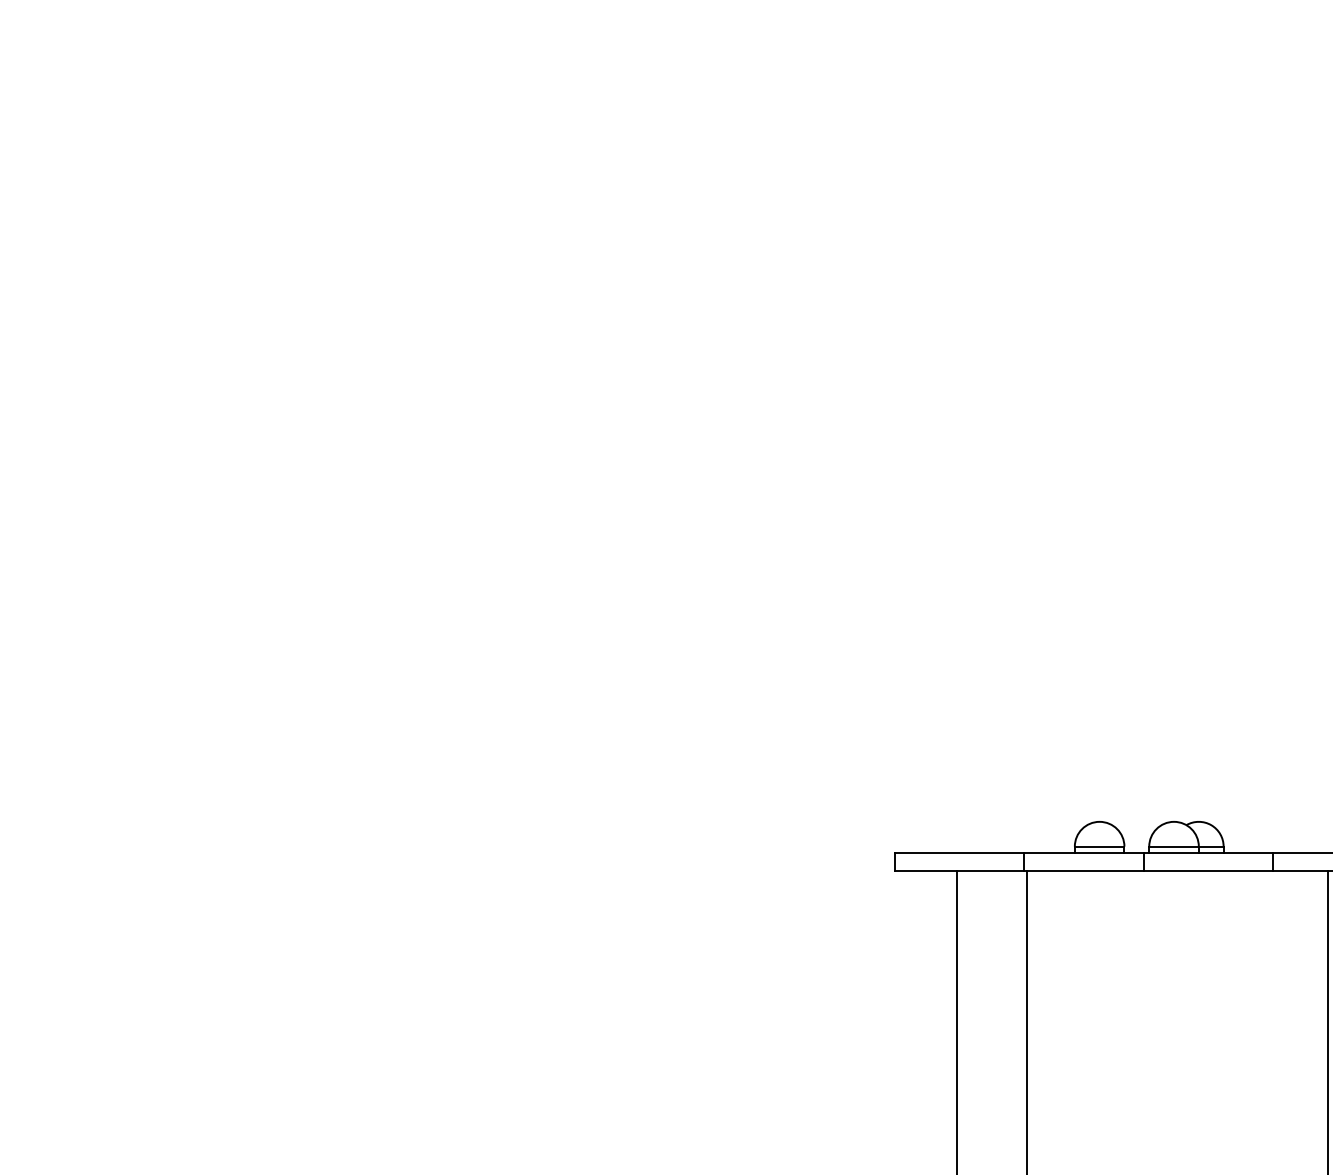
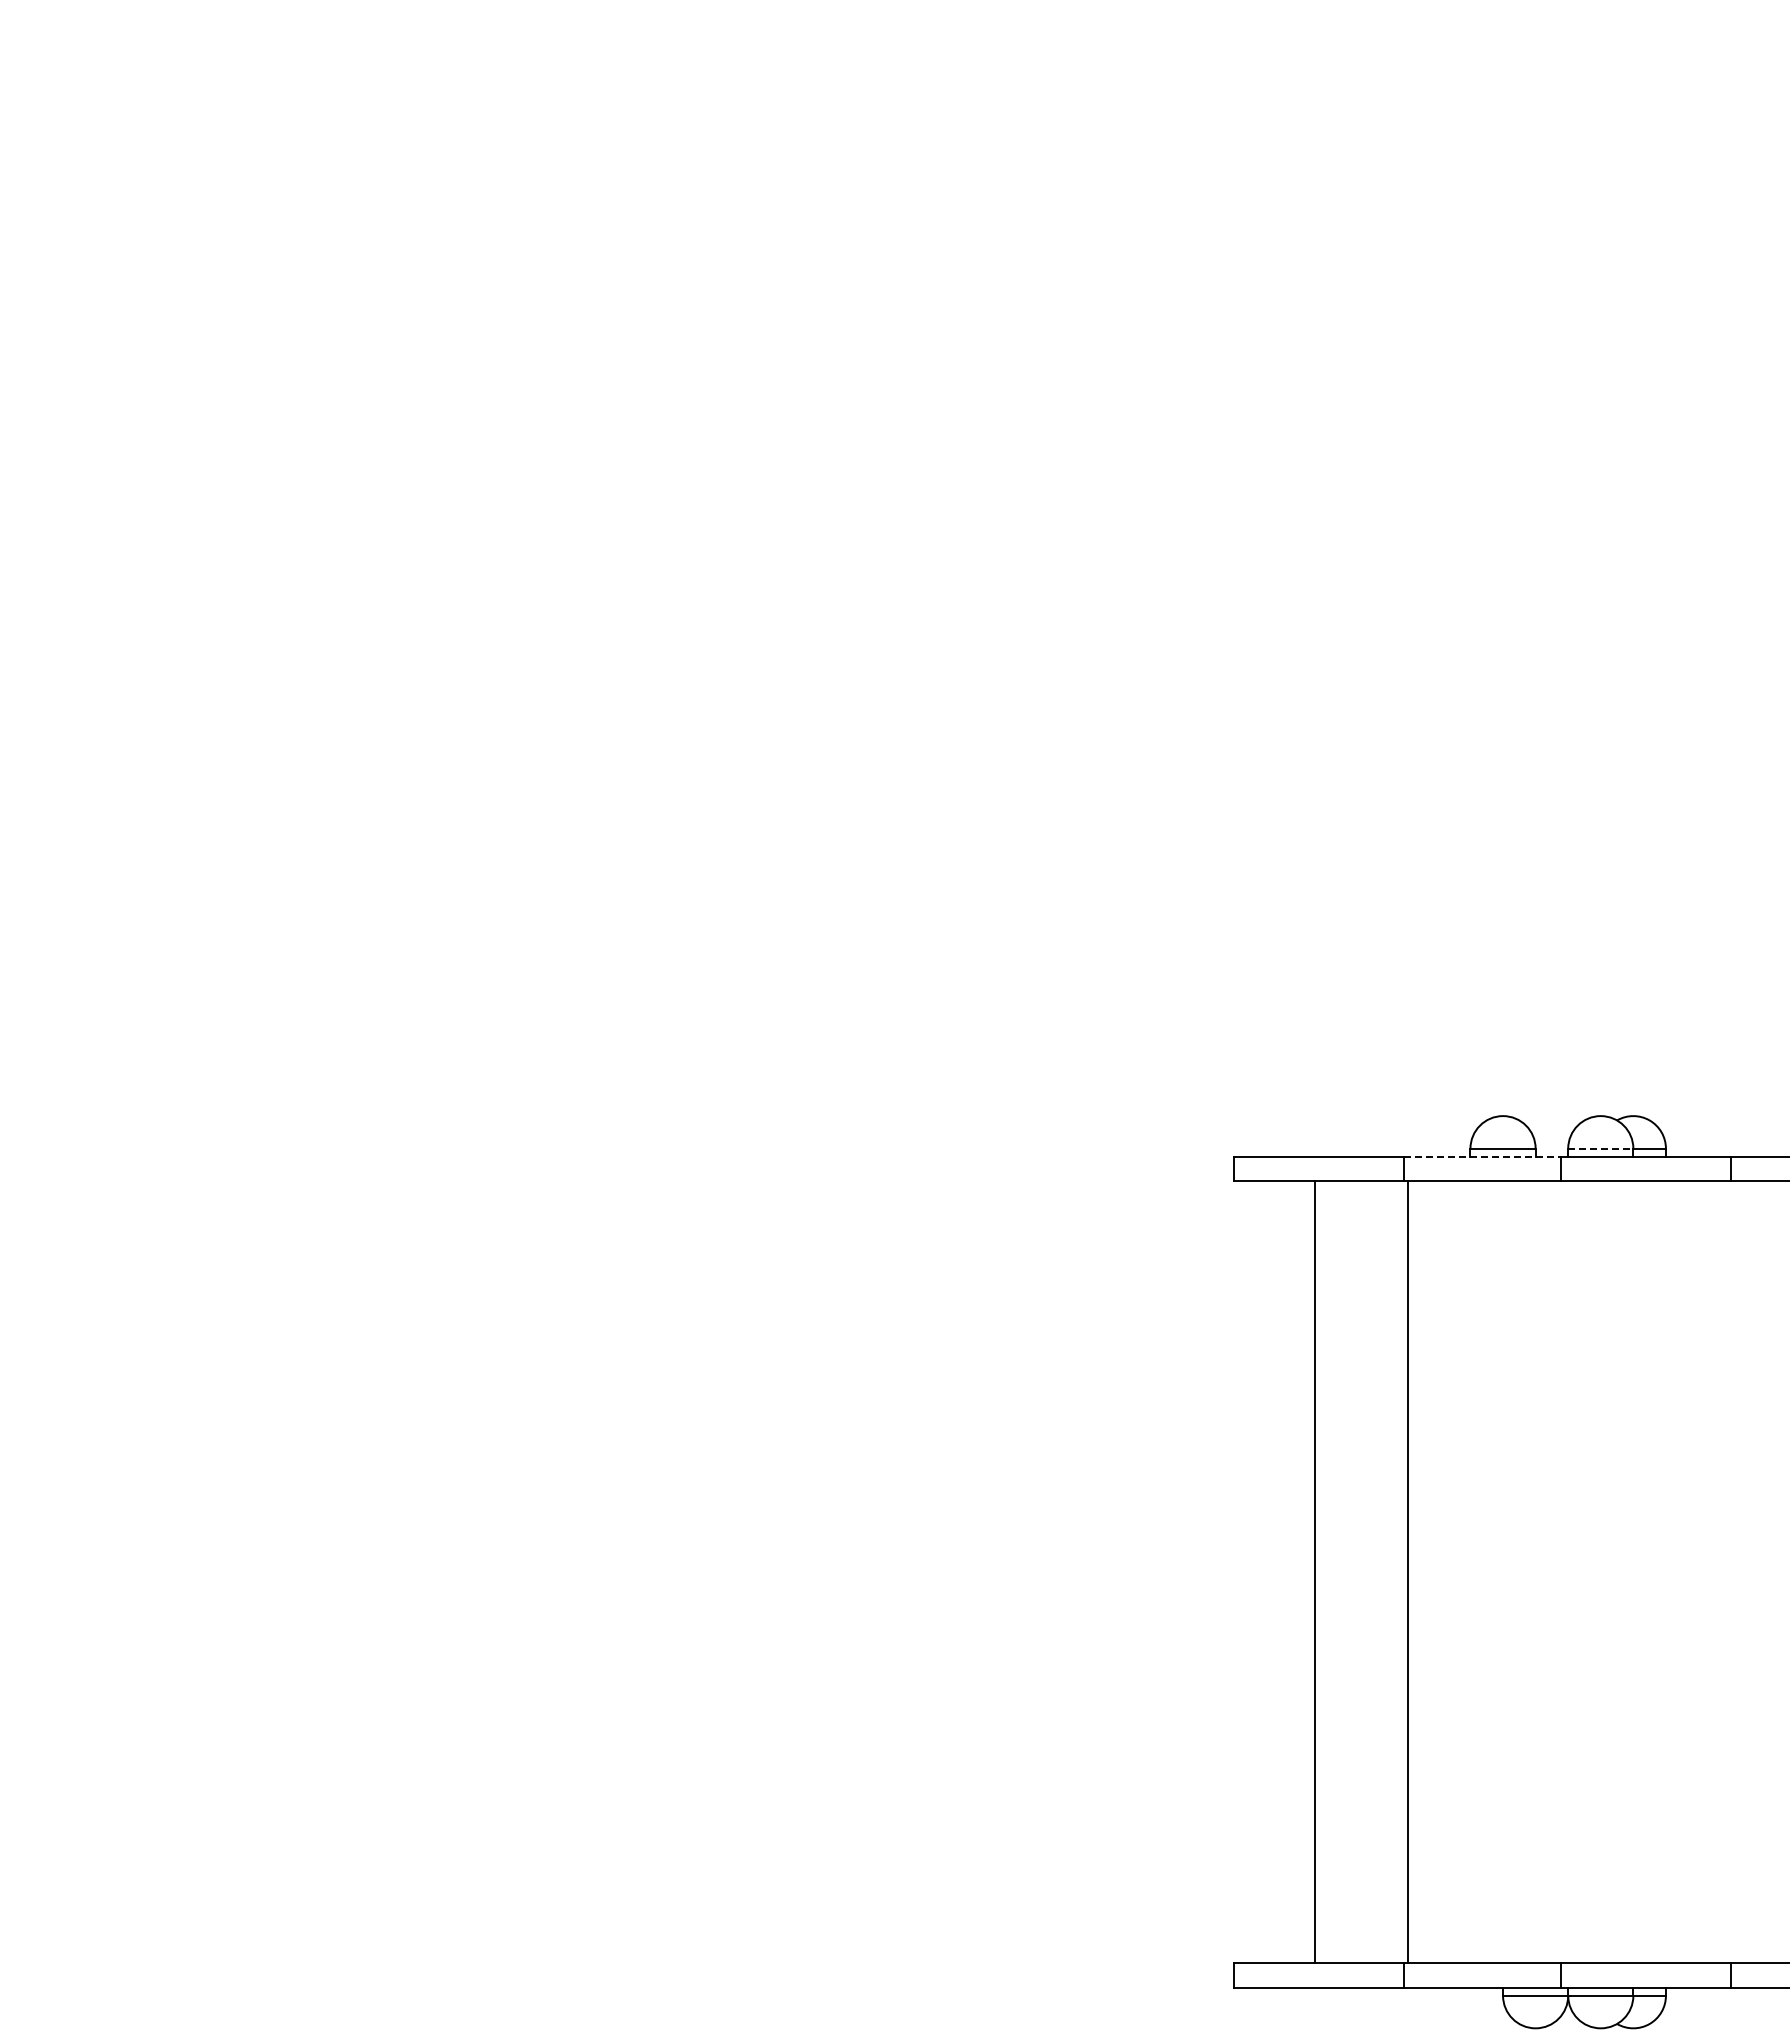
line: (1173, 846) -> (1600, 1148), solid -> dashed
line: (1083, 852) -> (1482, 1156), solid -> dashed

